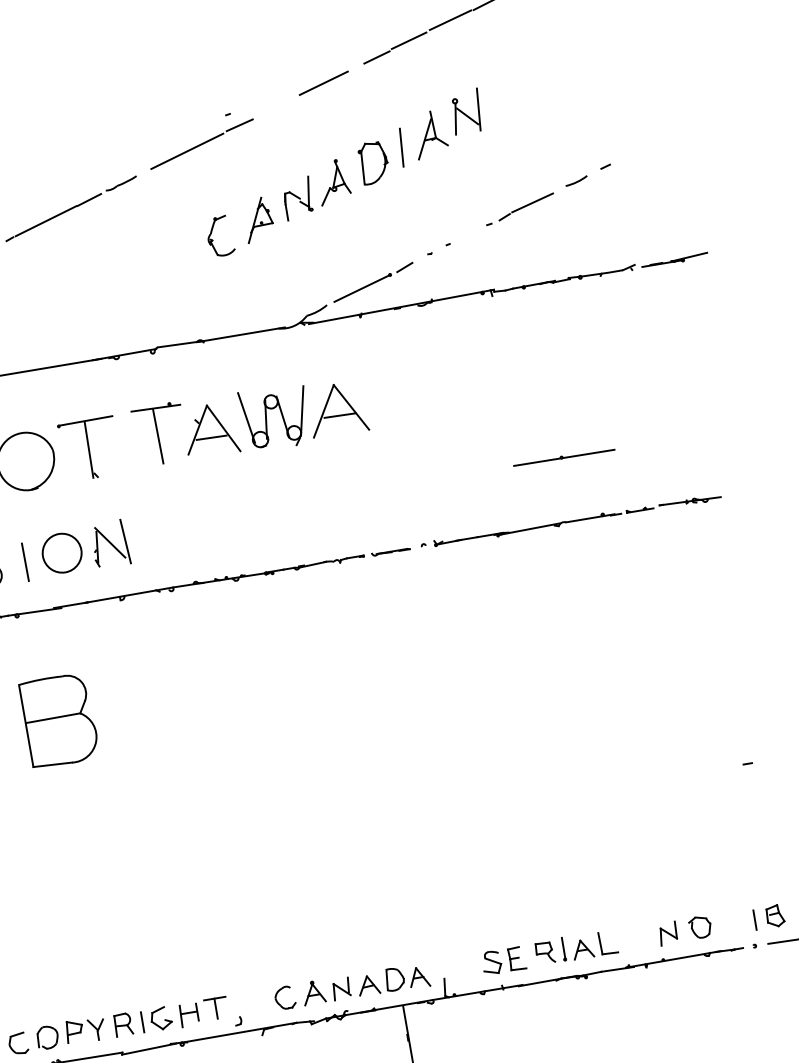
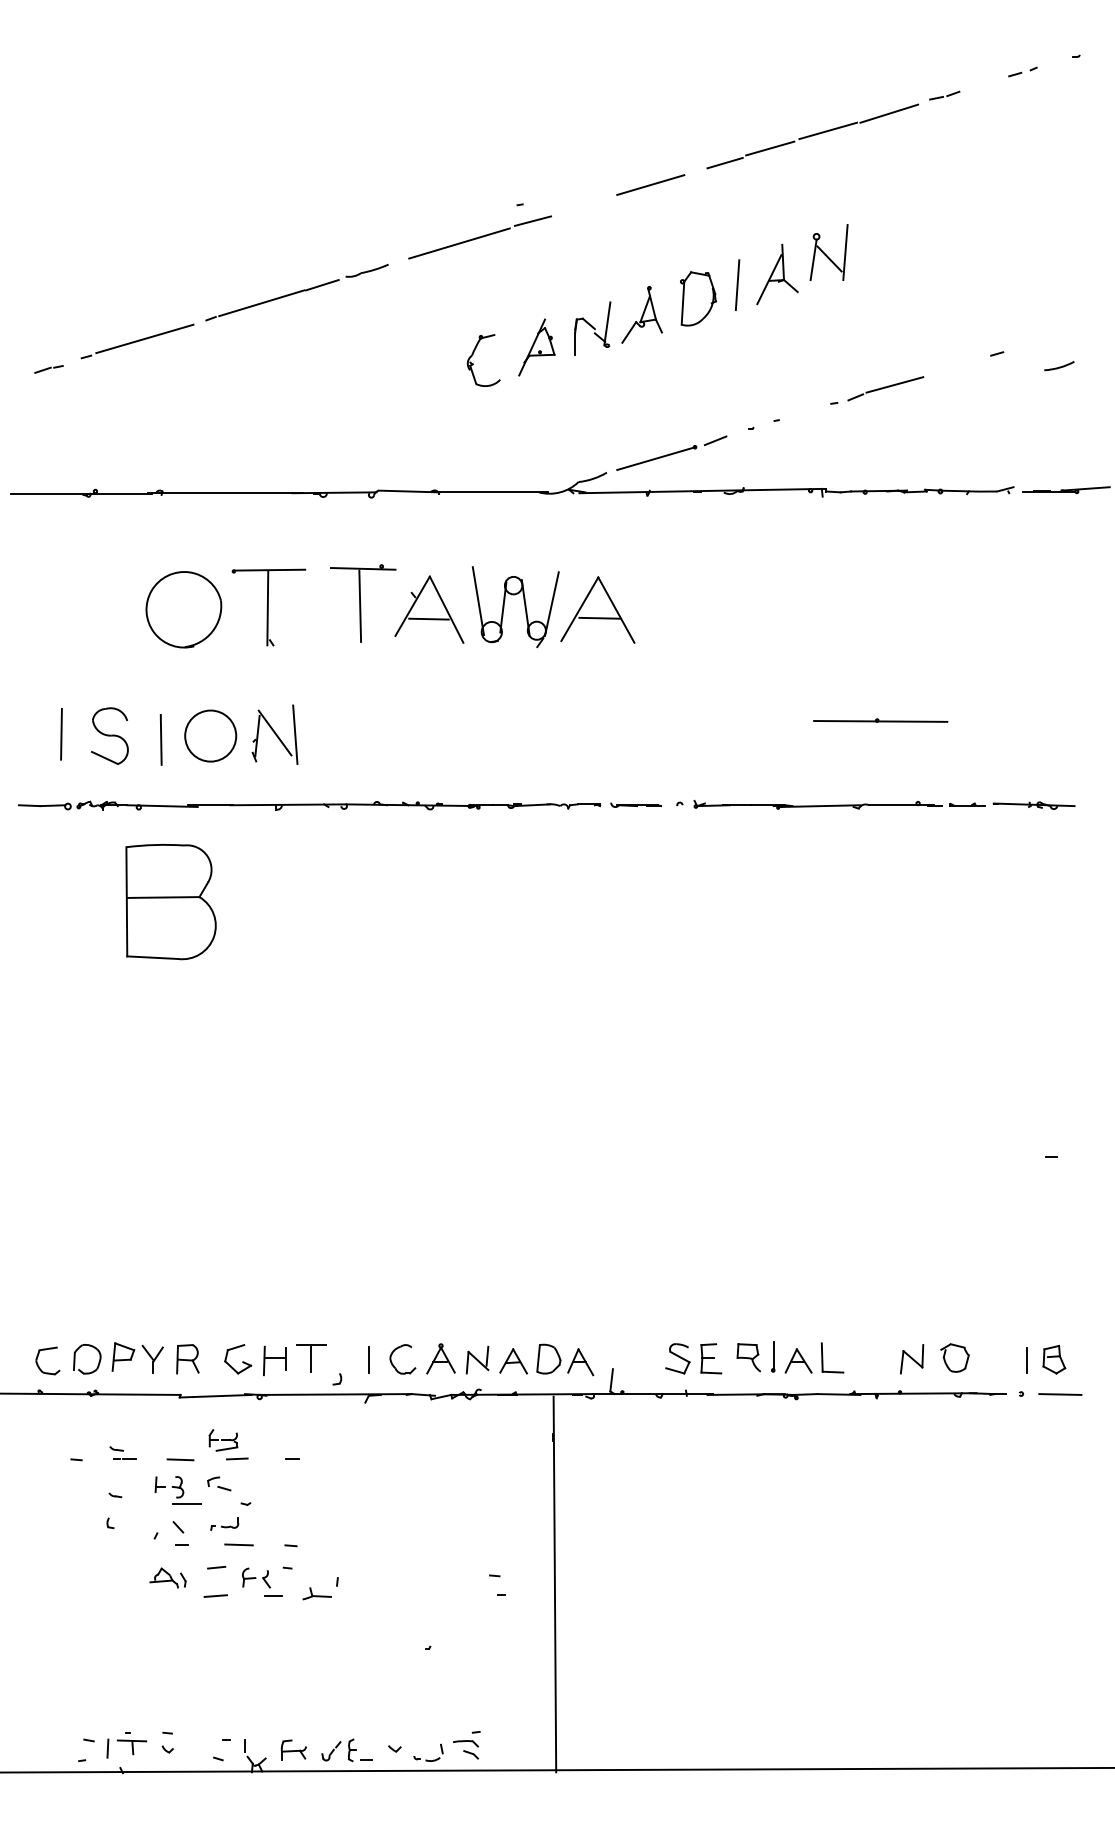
arc: (576, 181) -> (1059, 366), moved
part: (59, 721) -> (170, 902), moved
line: (141, 1021) -> (368, 1359), moved

